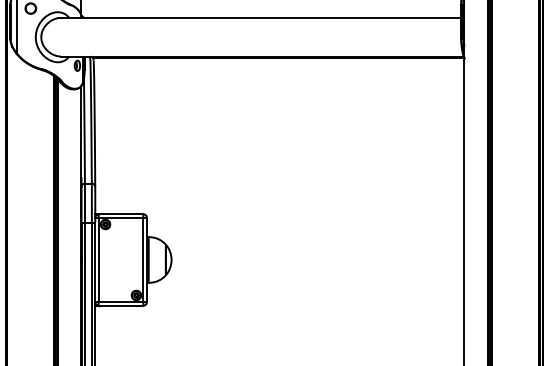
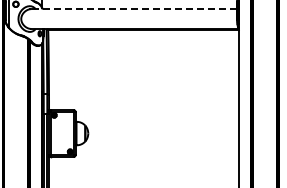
line: (261, 18) -> (134, 9), solid -> dashed

